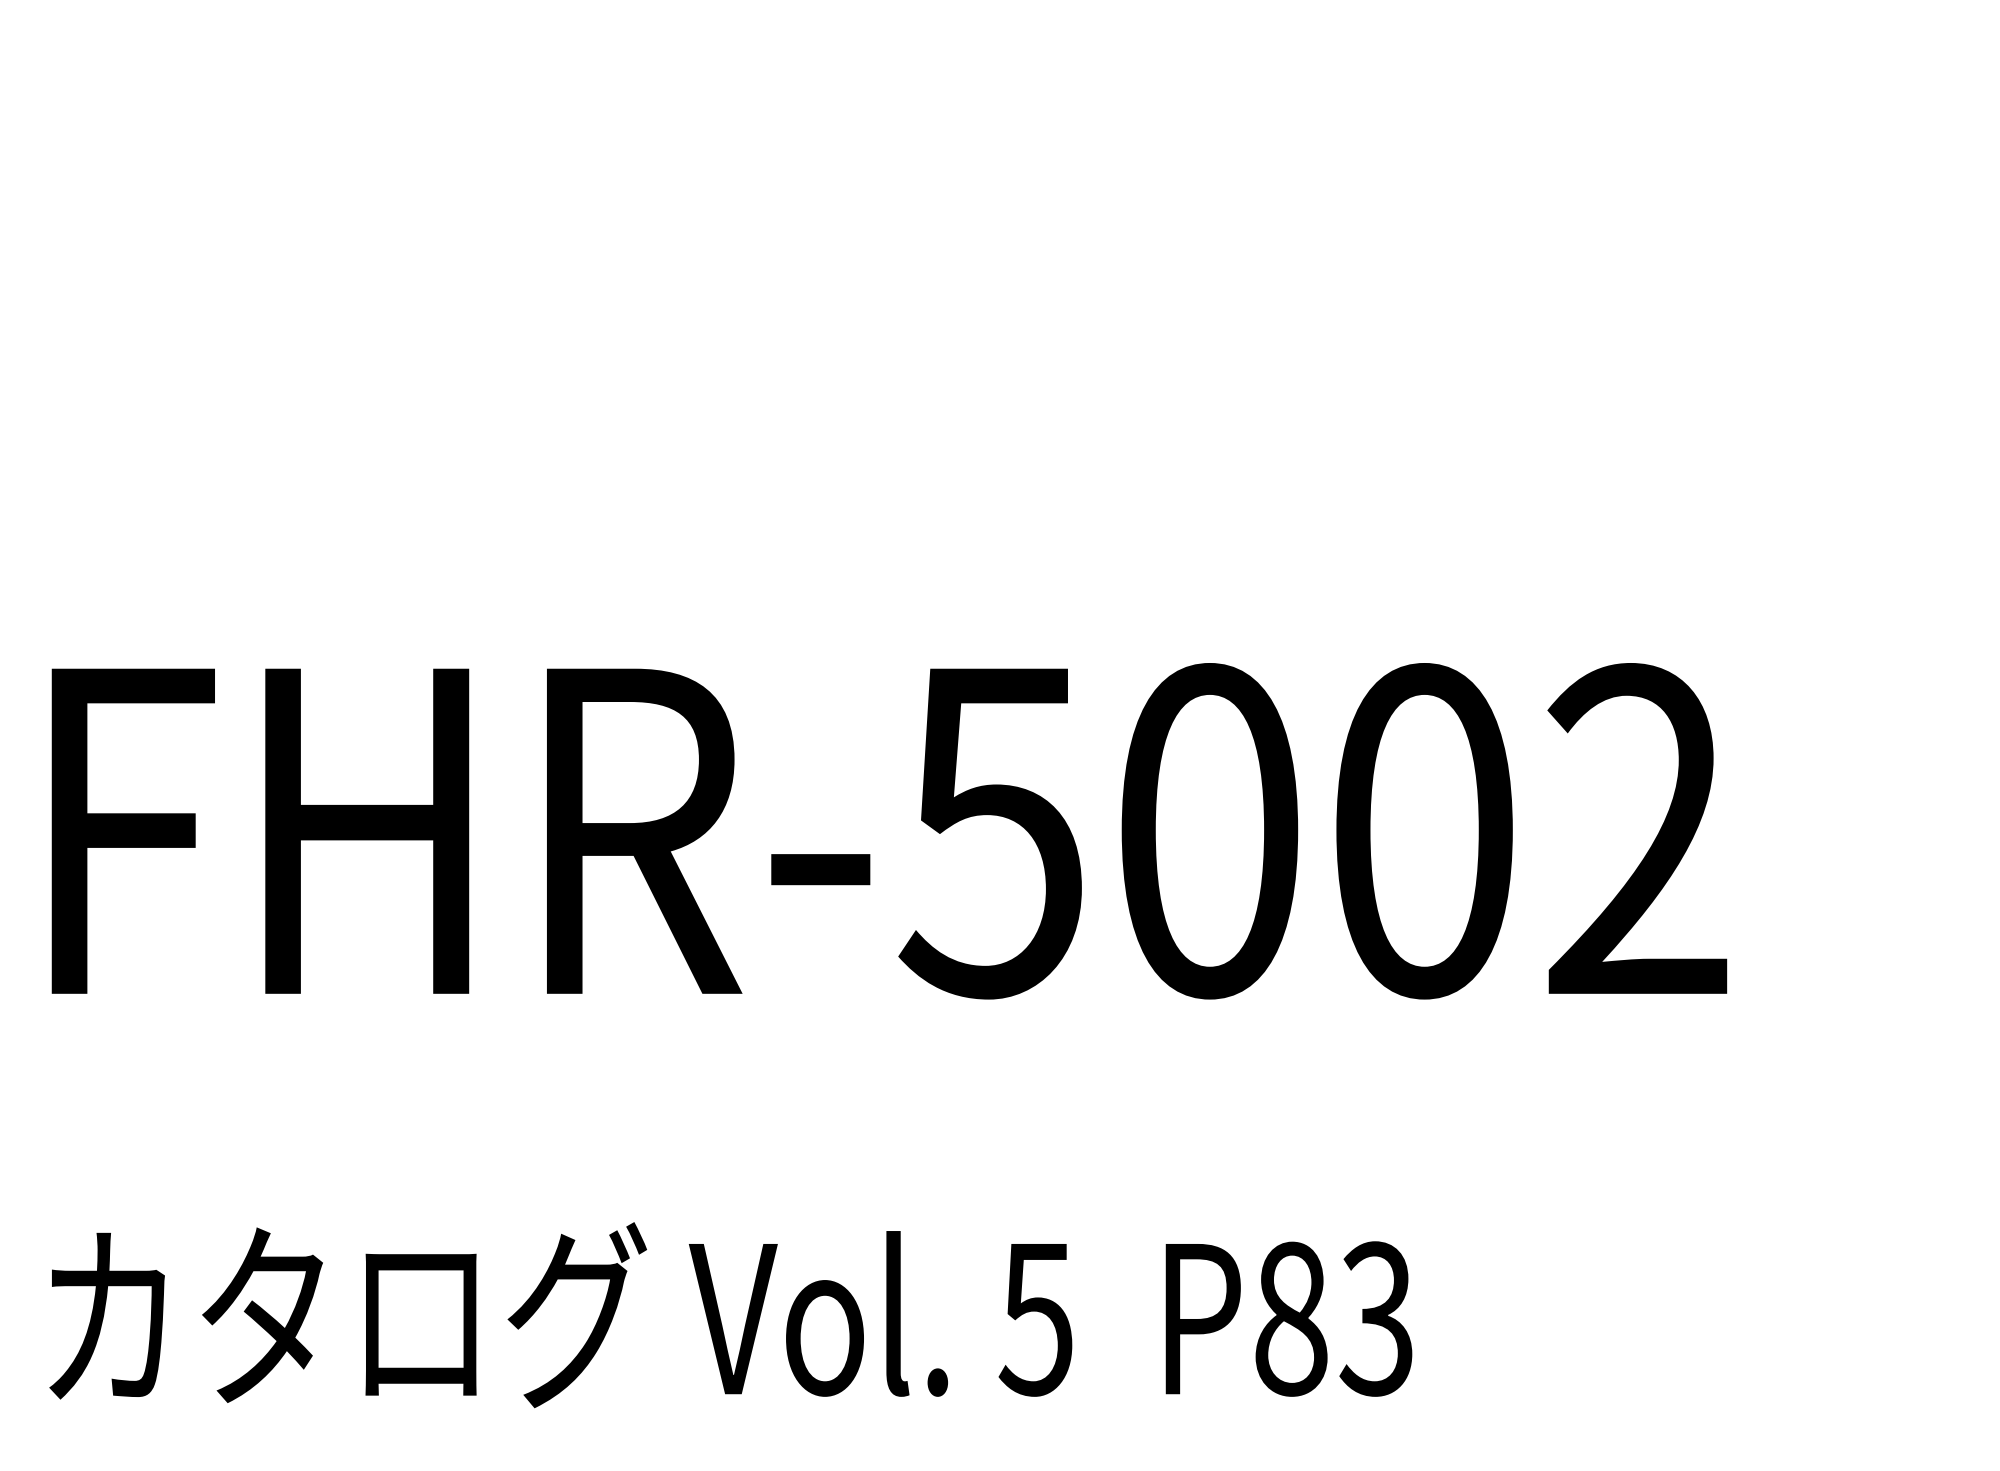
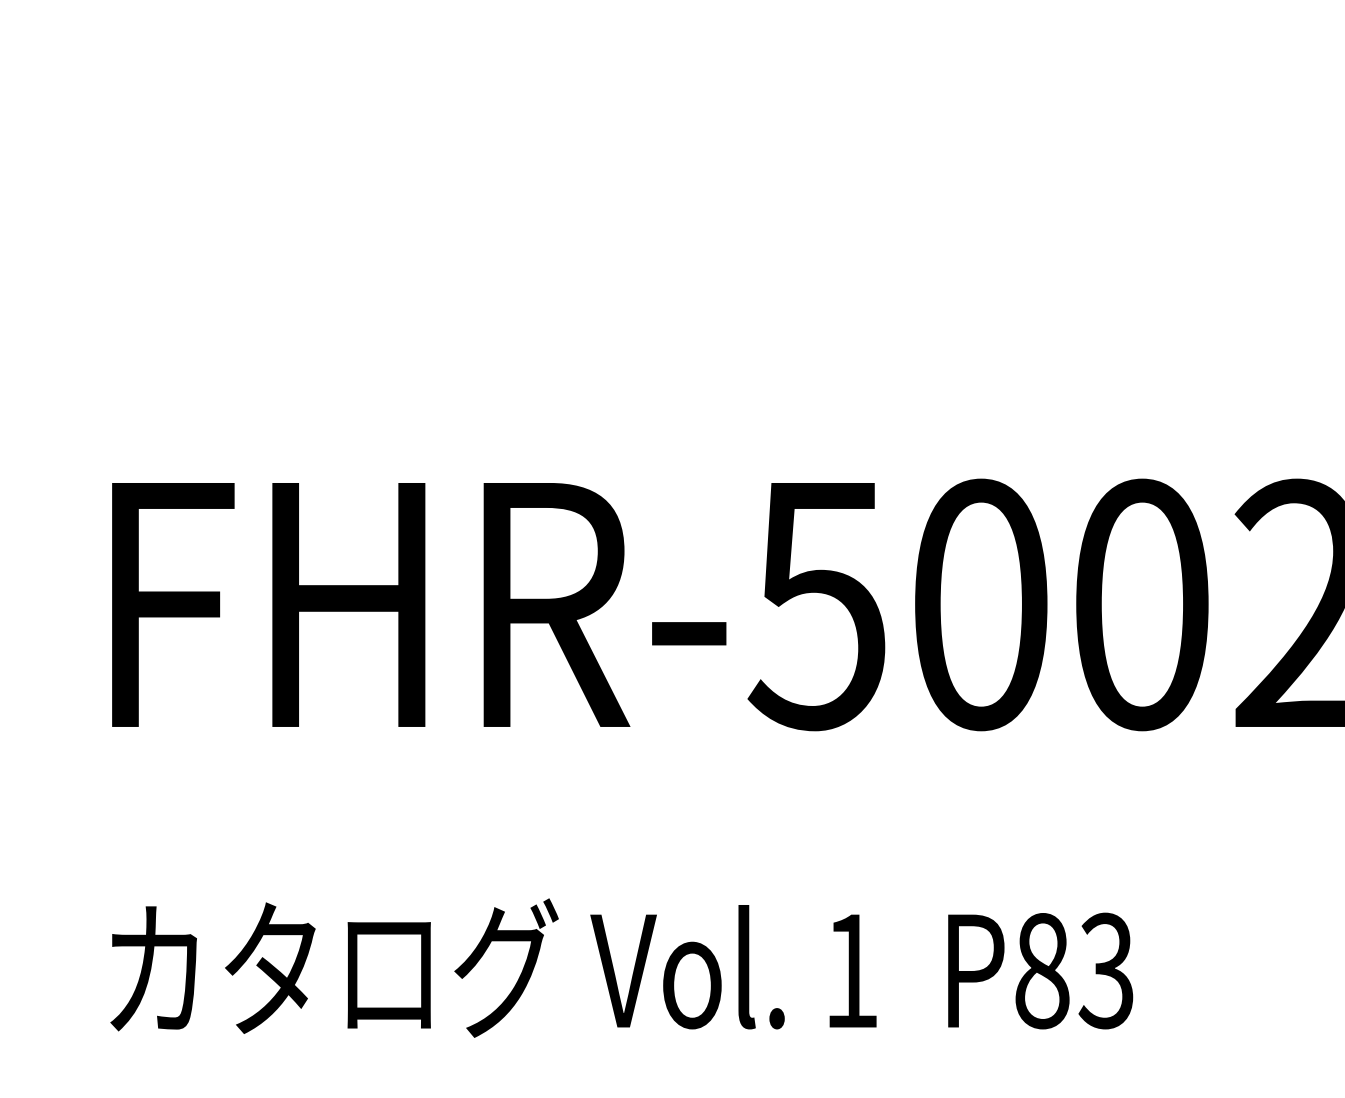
text: (1035, 1320) -> (850, 972), 5 -> 1

